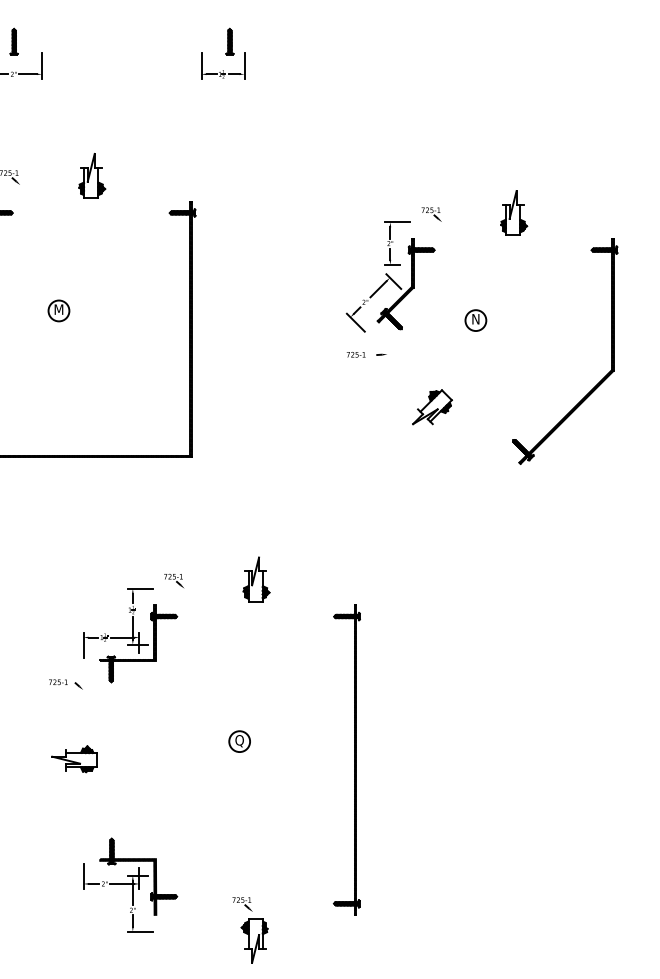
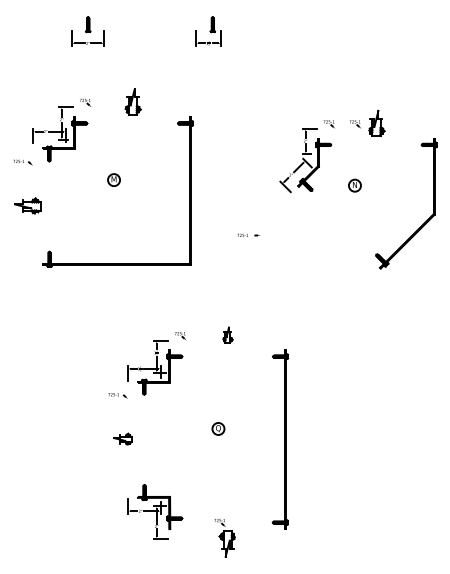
part: (475, 214) -> (354, 124), added
part: (366, 353) -> (248, 234), moved
part: (431, 406) -> (329, 235), removed
part: (255, 578) -> (227, 334), size x0.6
part: (73, 758) -> (122, 438), size x0.7

